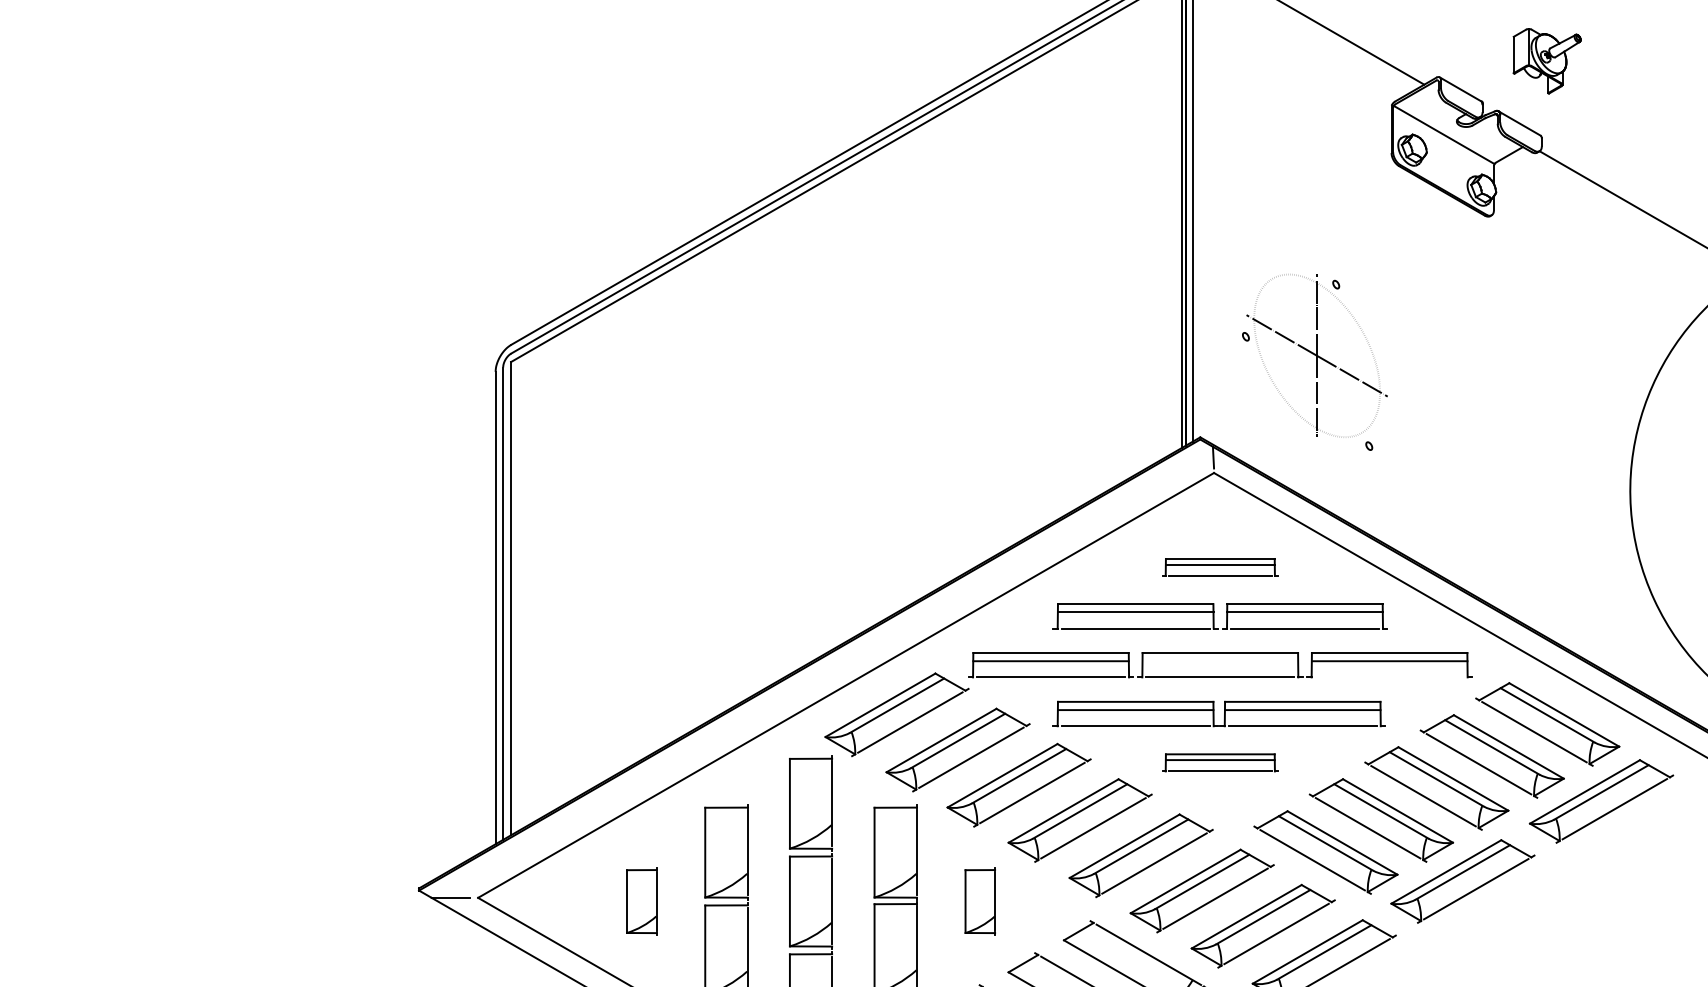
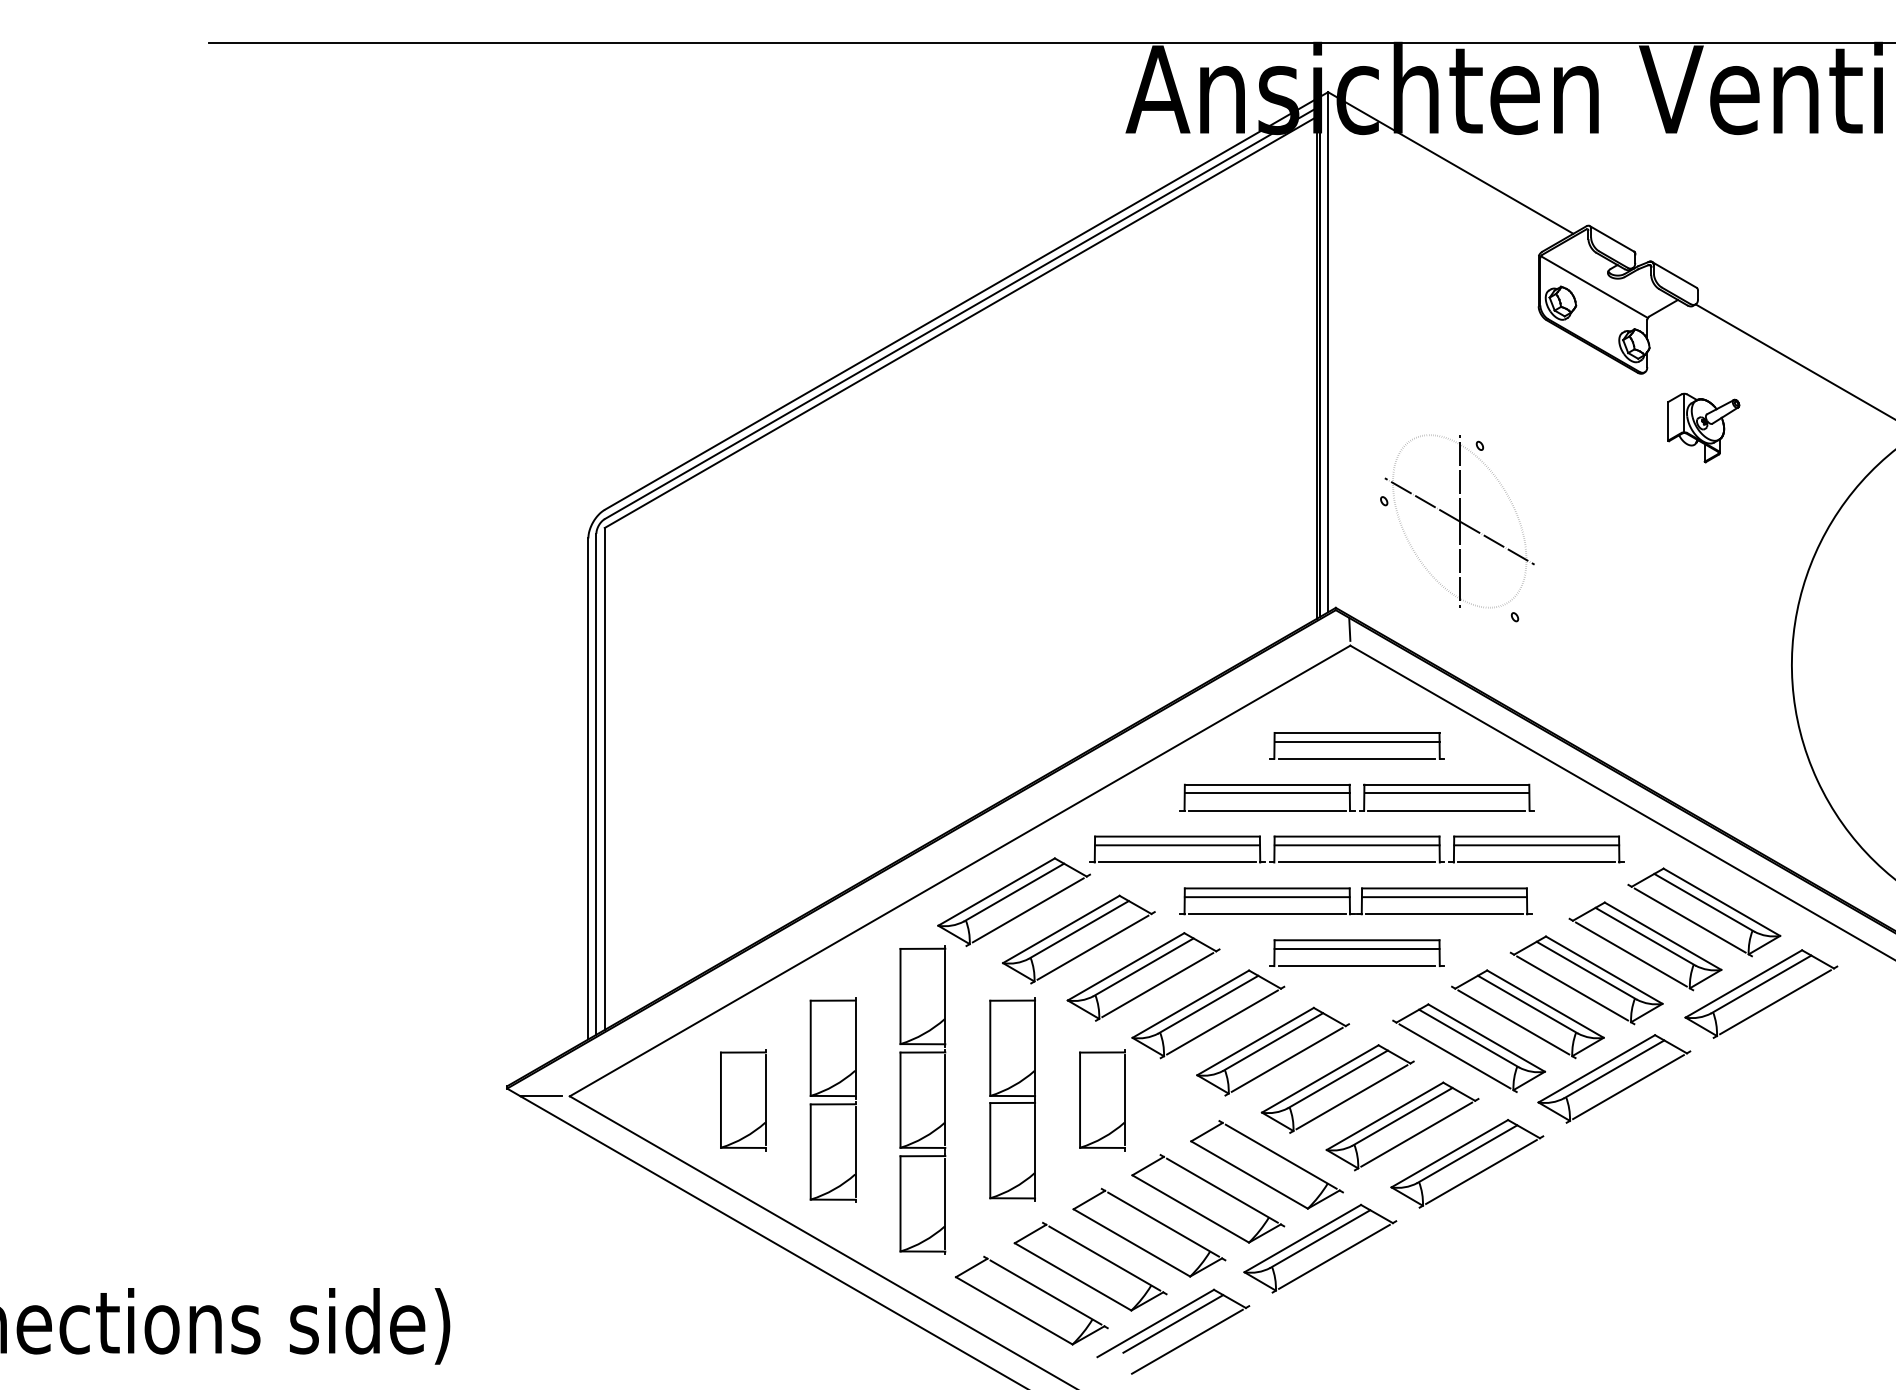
part: (1546, 60) -> (1703, 427), moved
part: (1219, 567) -> (1356, 745), size x1.43
line: (1219, 661) -> (1356, 845), added
line: (1389, 677) -> (1536, 862), added
part: (1219, 762) -> (1356, 952), size x1.43
part: (641, 901) -> (743, 1100), size x1.43
part: (980, 901) -> (1102, 1100), size x1.43

